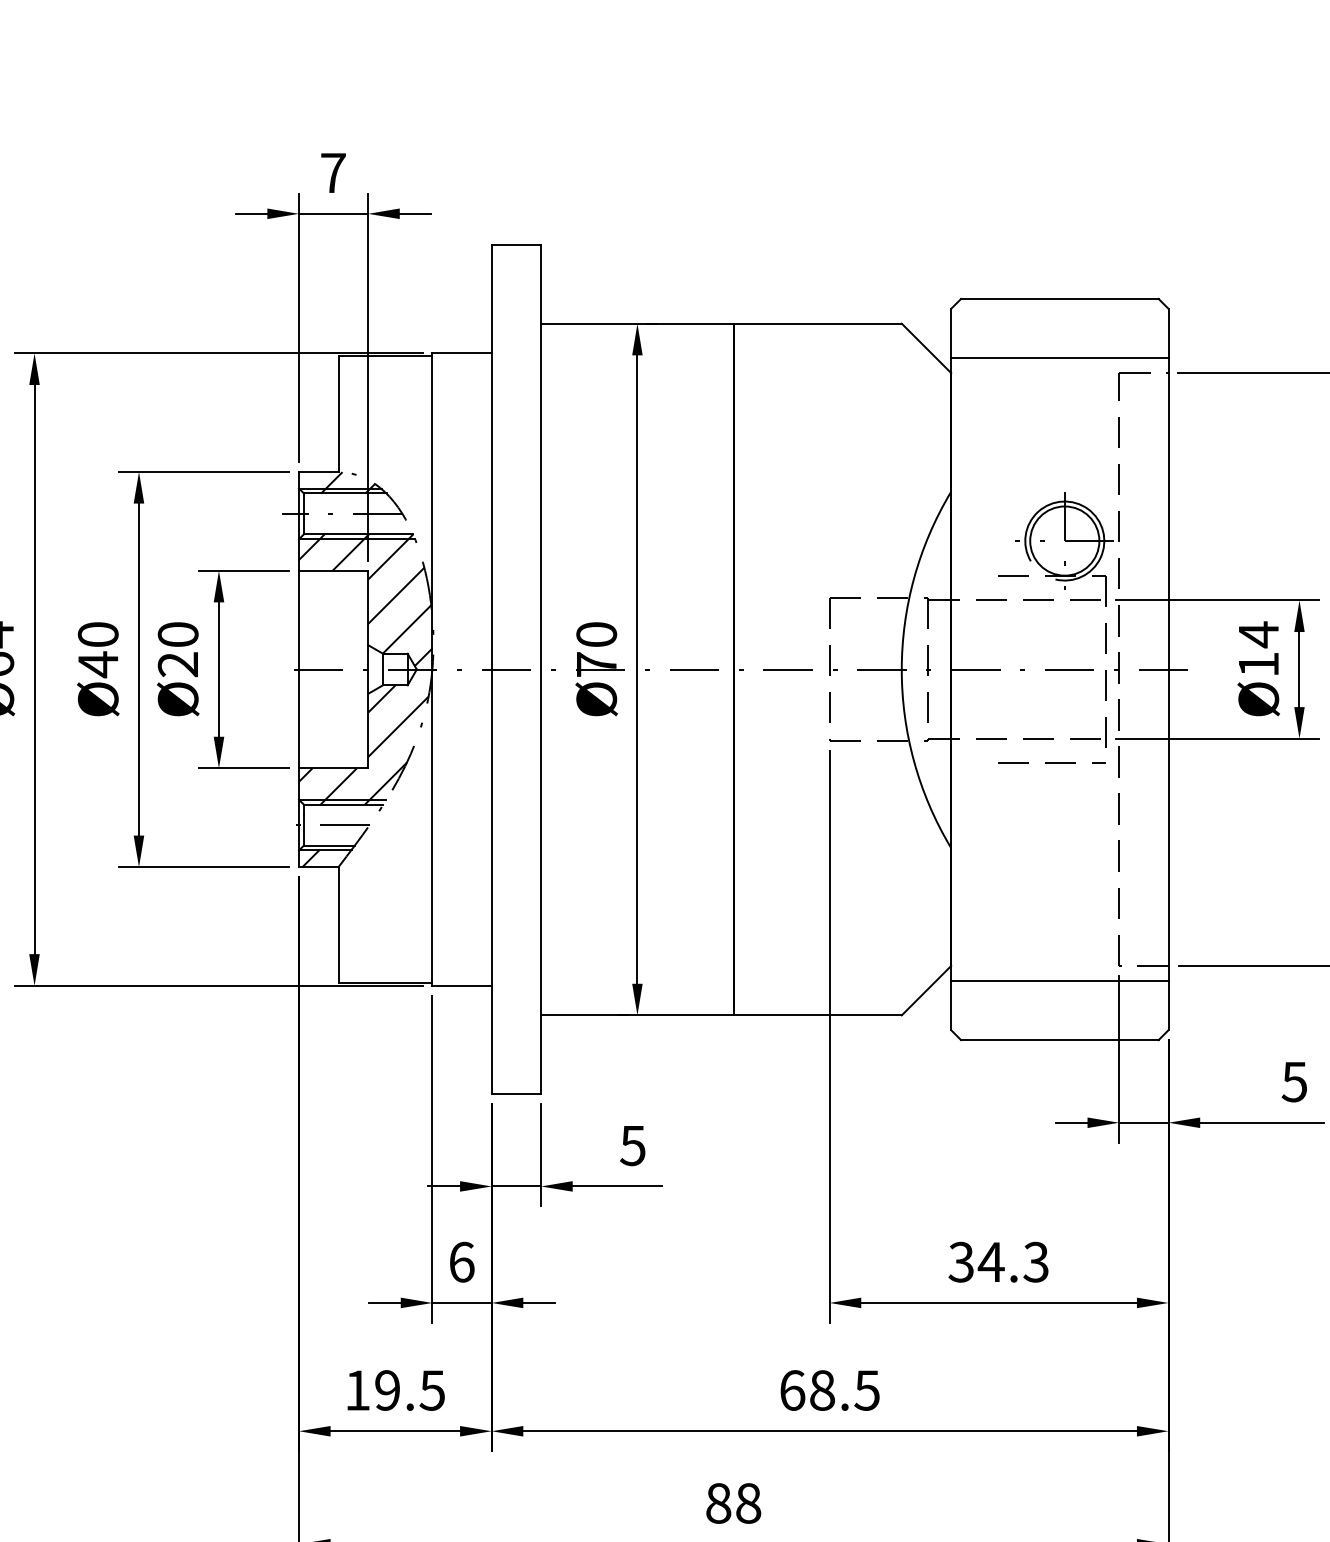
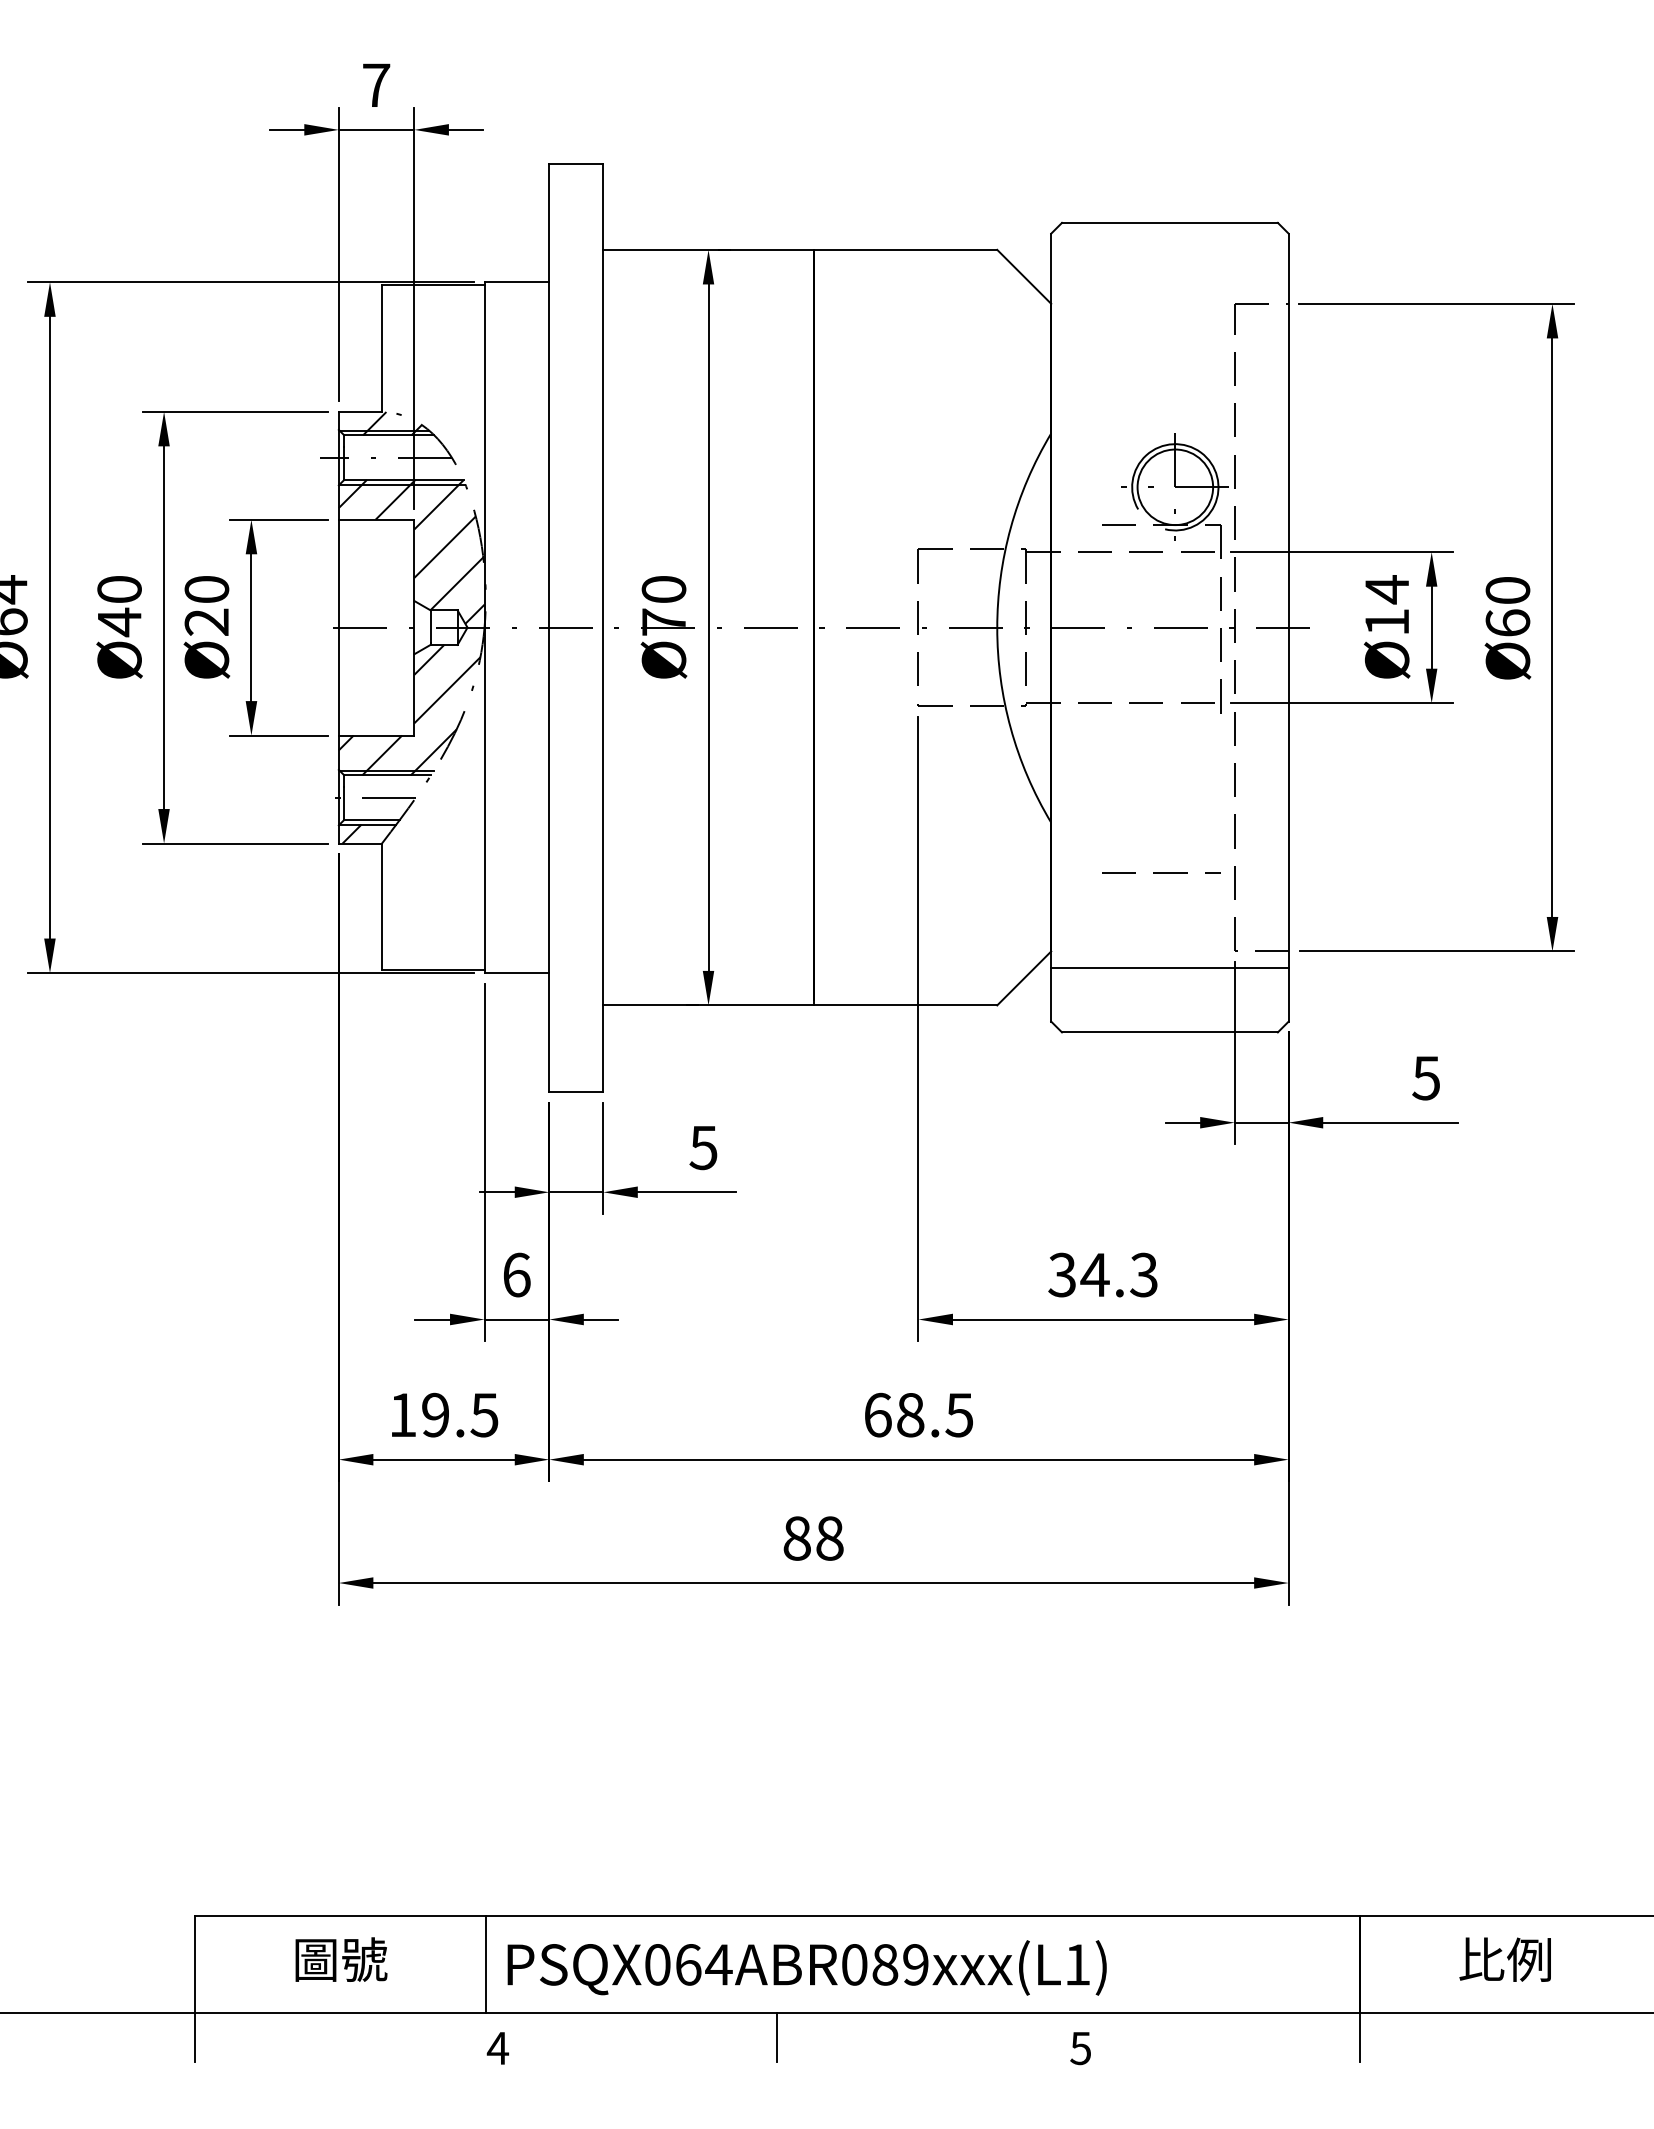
line: (1059, 358) -> (1169, 287), removed
line: (1052, 762) -> (1161, 872), moved

